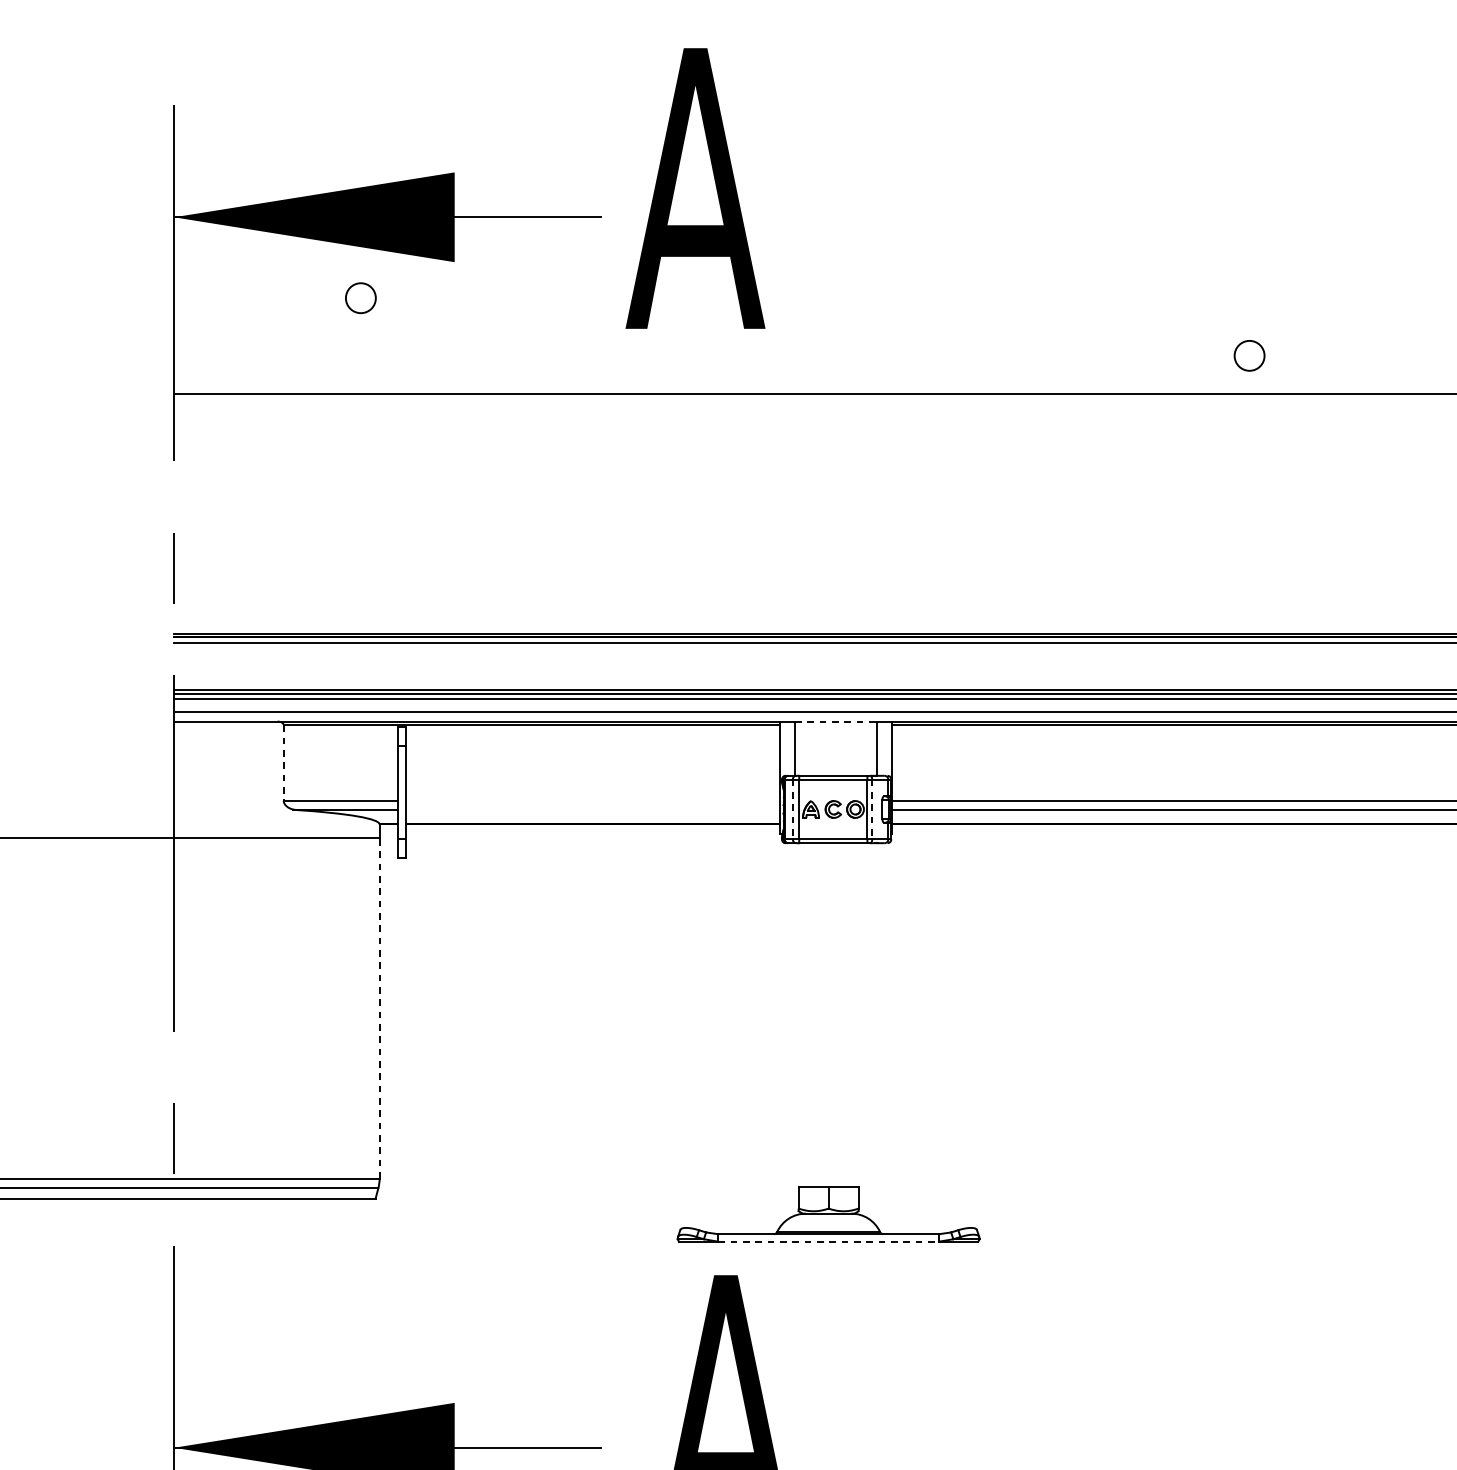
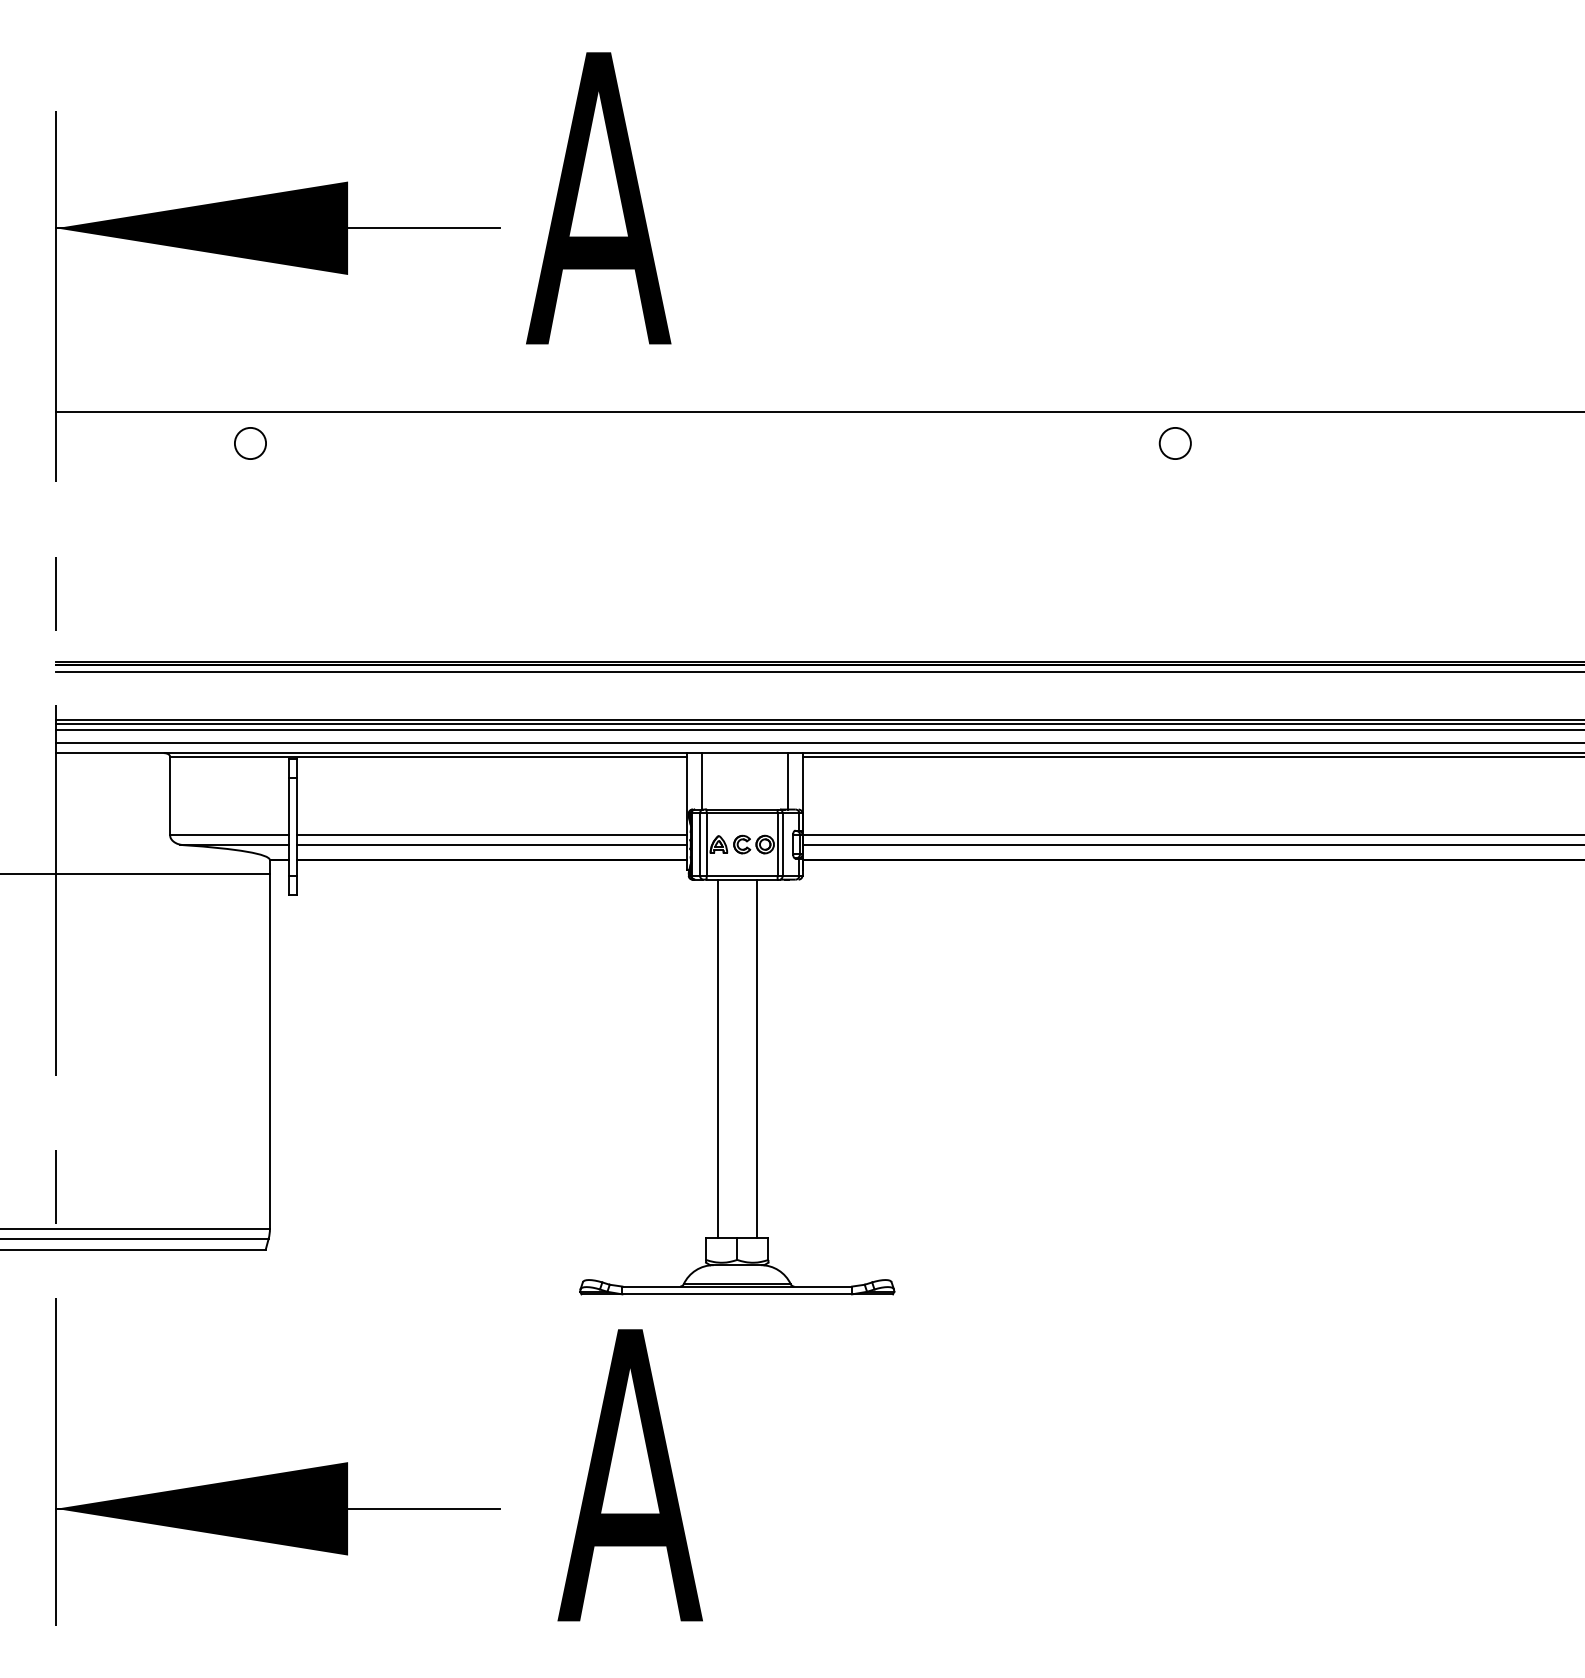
circle: (360, 298) -> (250, 443), moved
circle: (1248, 355) -> (1174, 443), moved
line: (836, 721) -> (745, 753), dashed -> solid
line: (284, 763) -> (170, 796), dashed -> solid
line: (592, 800) -> (491, 835), added
line: (592, 810) -> (491, 845), added
line: (793, 810) -> (700, 845), dashed -> solid
line: (872, 810) -> (782, 845), dashed -> solid
line: (379, 1008) -> (269, 1051), dashed -> solid
line: (809, 1015) -> (717, 1058), added
line: (847, 1015) -> (756, 1058), added
line: (828, 1241) -> (737, 1294), dashed -> solid

